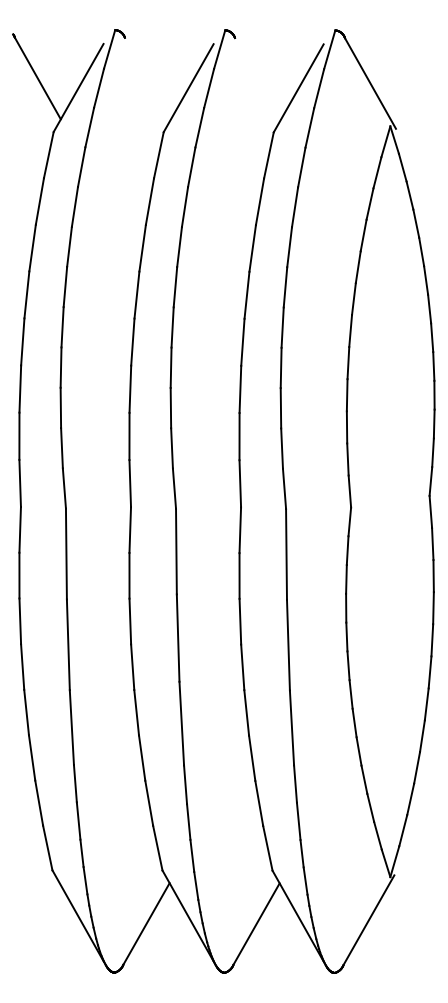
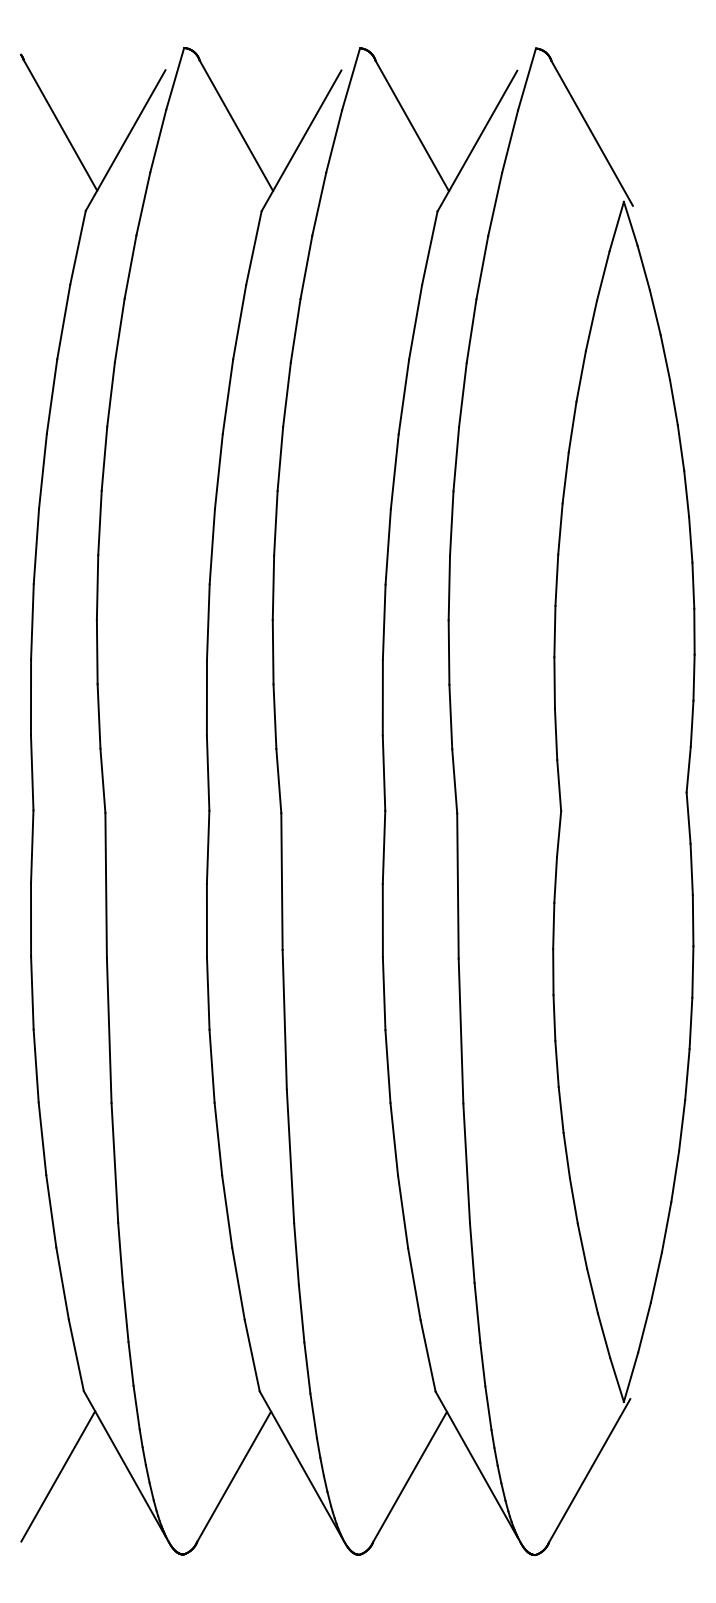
line: (147, 78) -> (235, 125), added
line: (257, 78) -> (411, 125), added
line: (36, 923) -> (58, 1476), added

